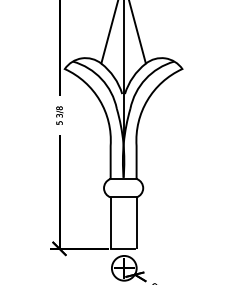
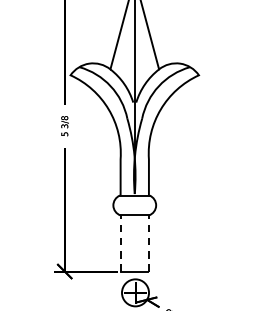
line: (110, 223) -> (120, 243), solid -> dashed
line: (136, 223) -> (148, 243), solid -> dashed

